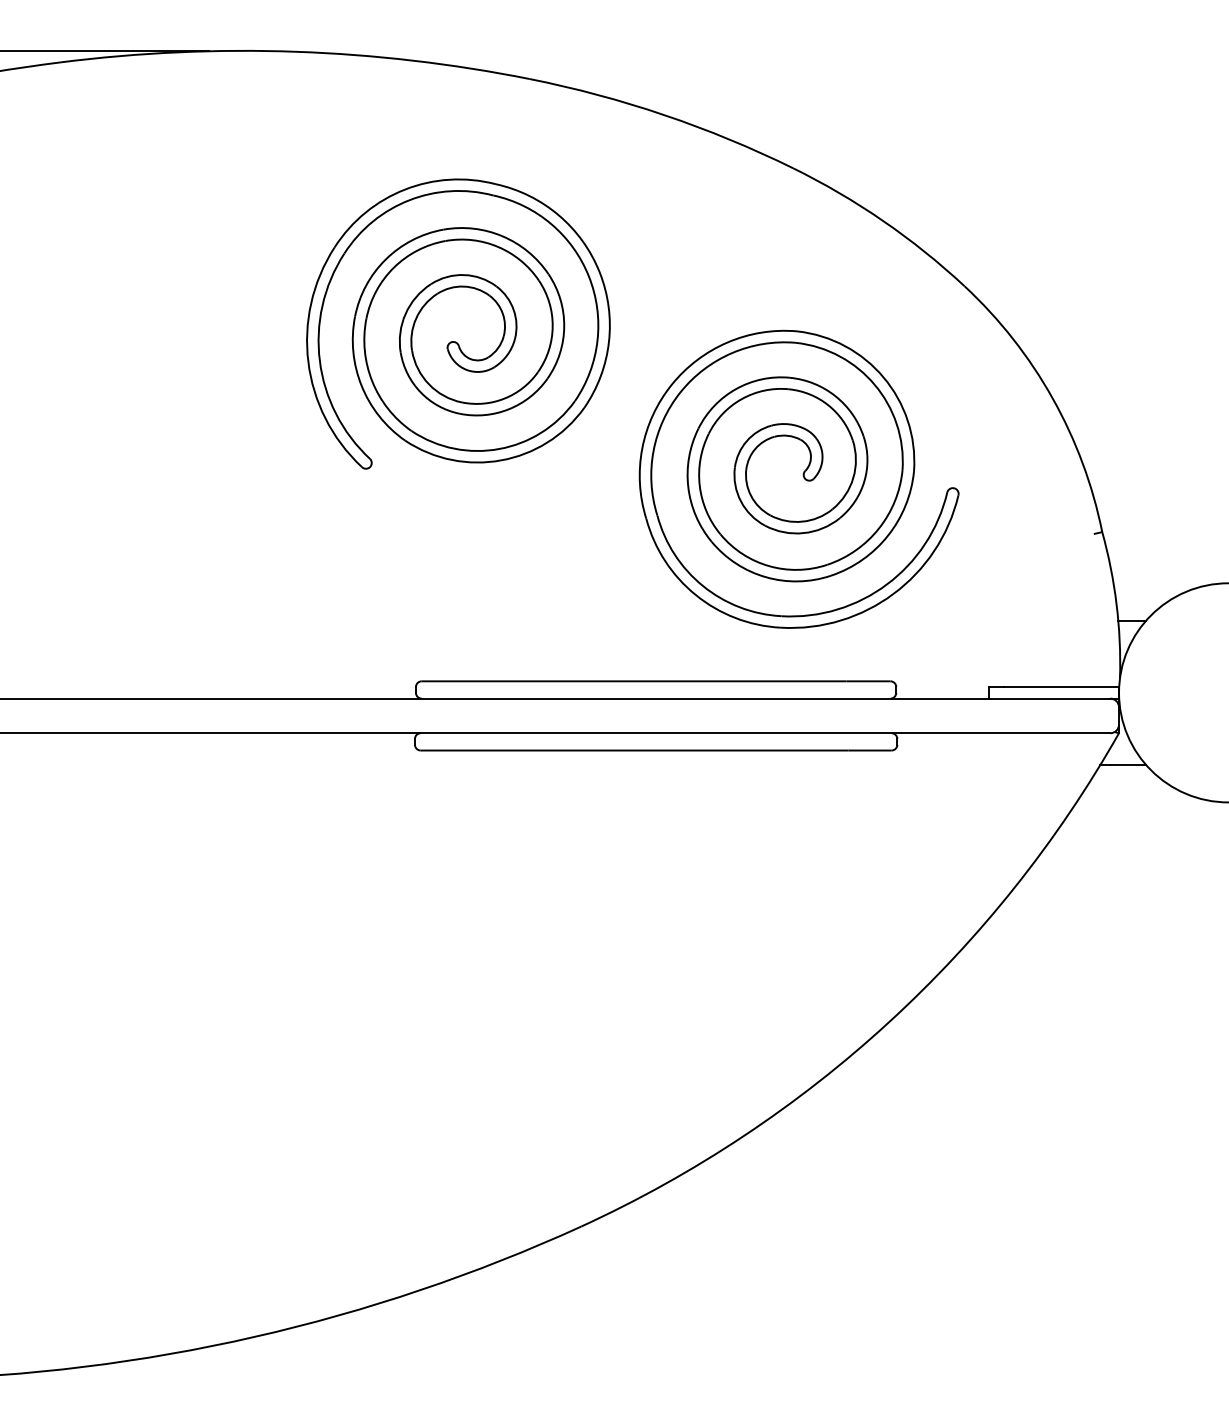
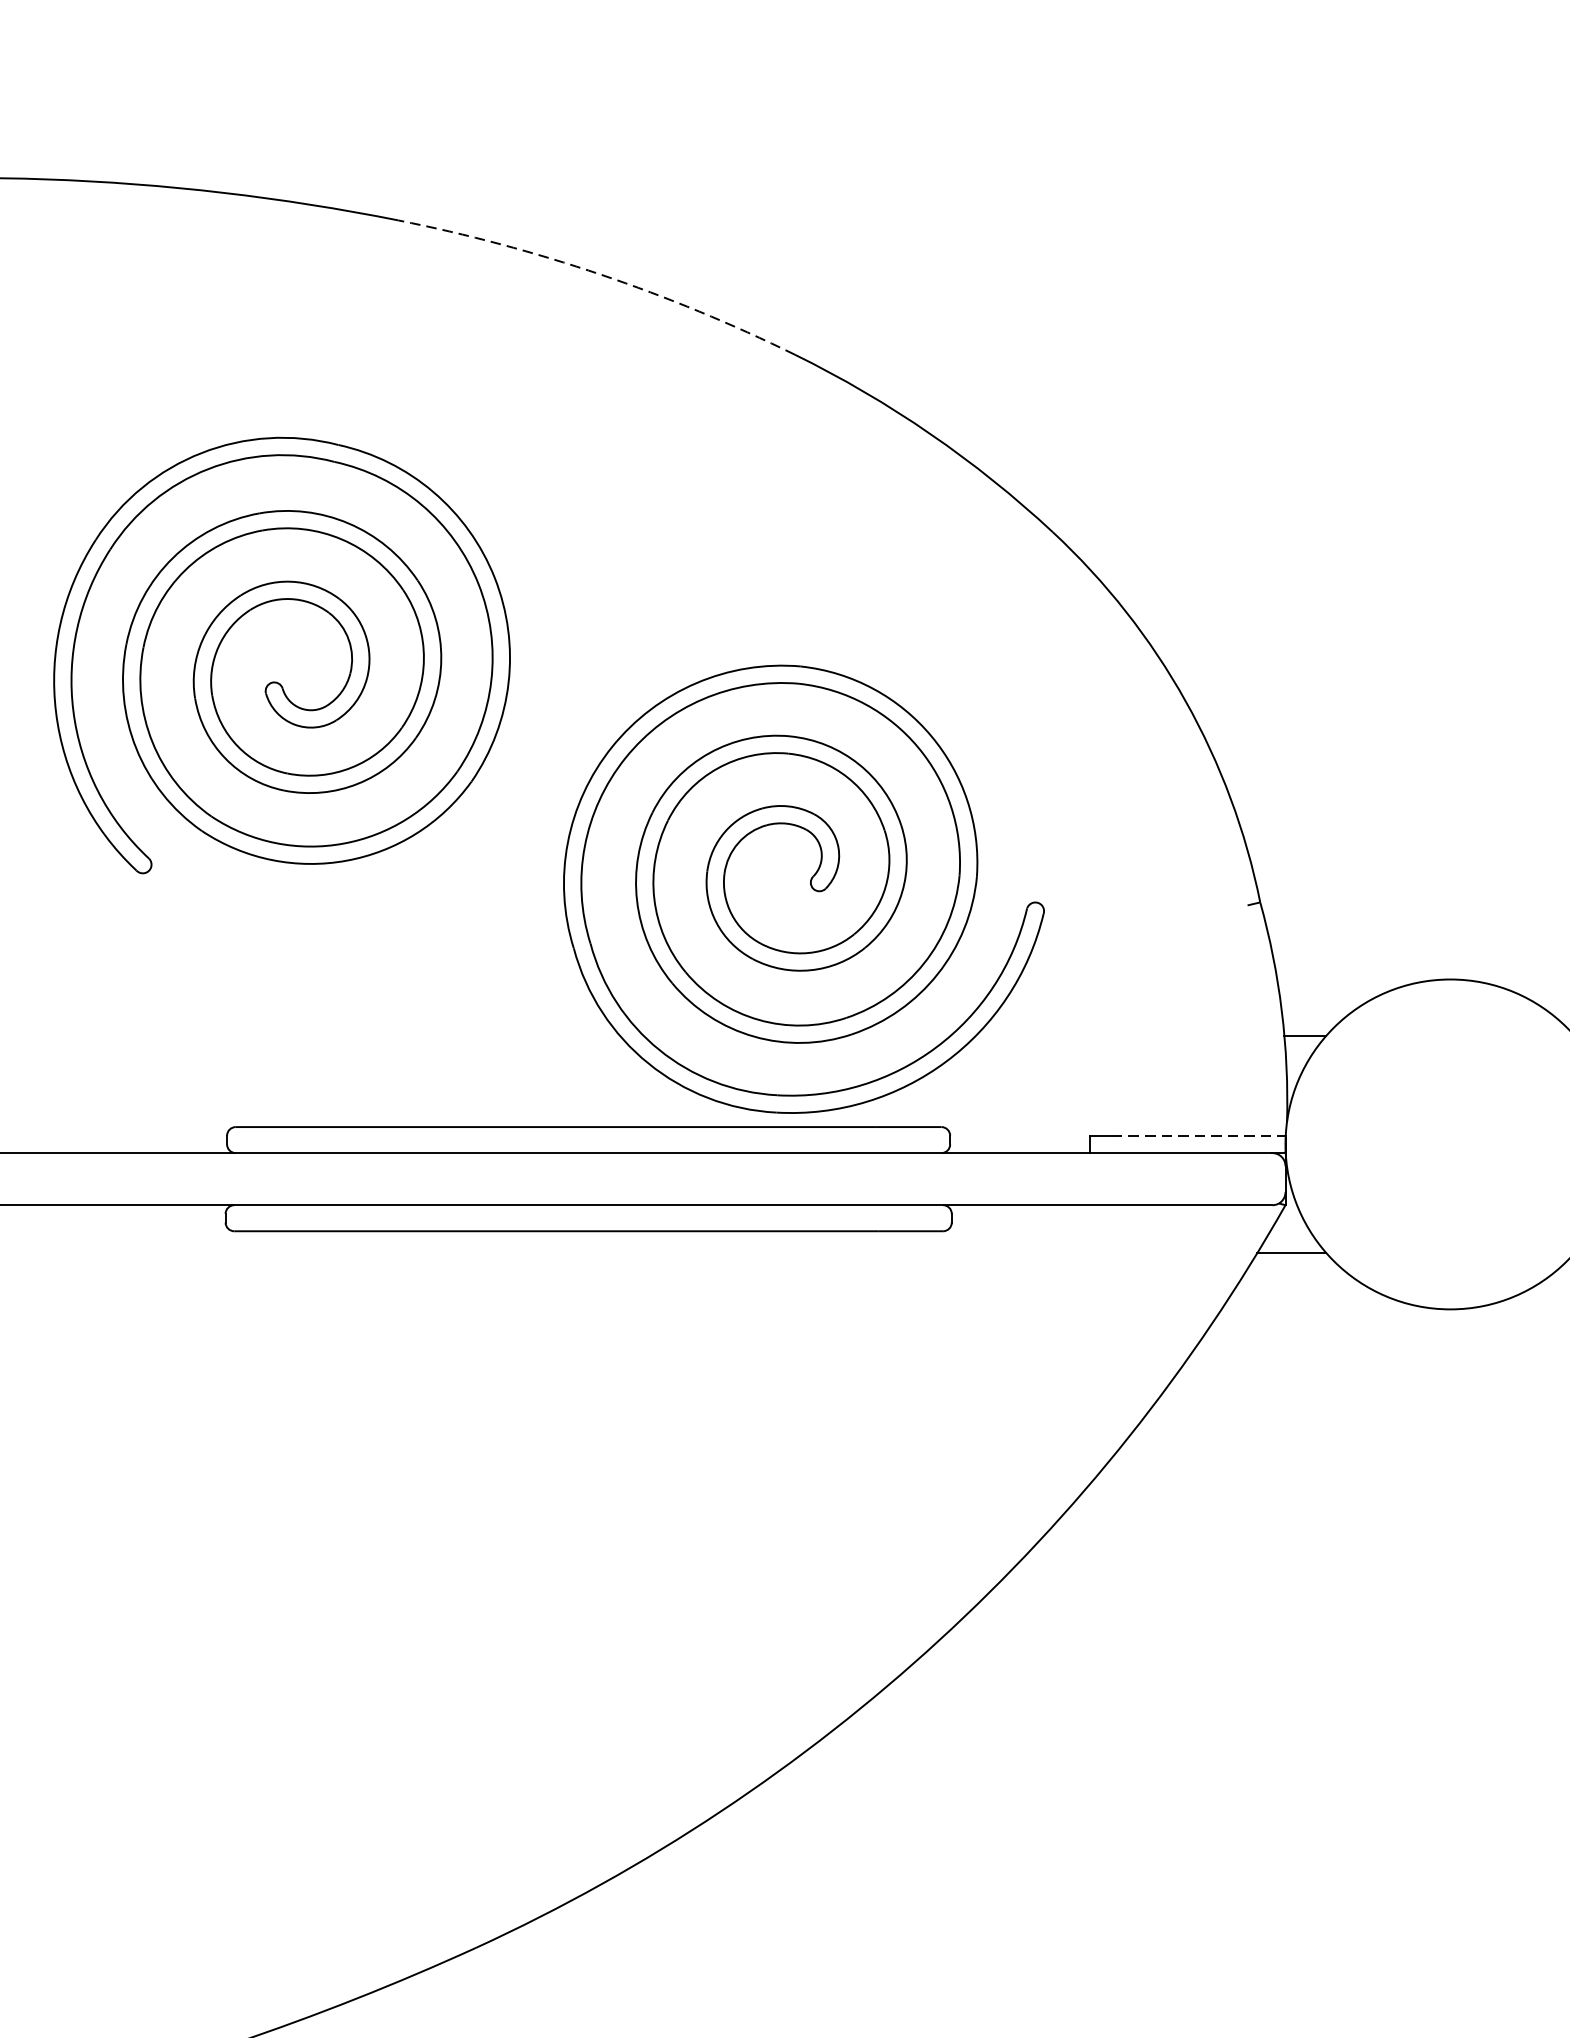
arc: (664, 115) -> (601, 275), solid -> dashed
part: (456, 341) -> (279, 681), moved
part: (798, 478) -> (802, 887), moved
line: (1061, 687) -> (1198, 1136), solid -> dashed

